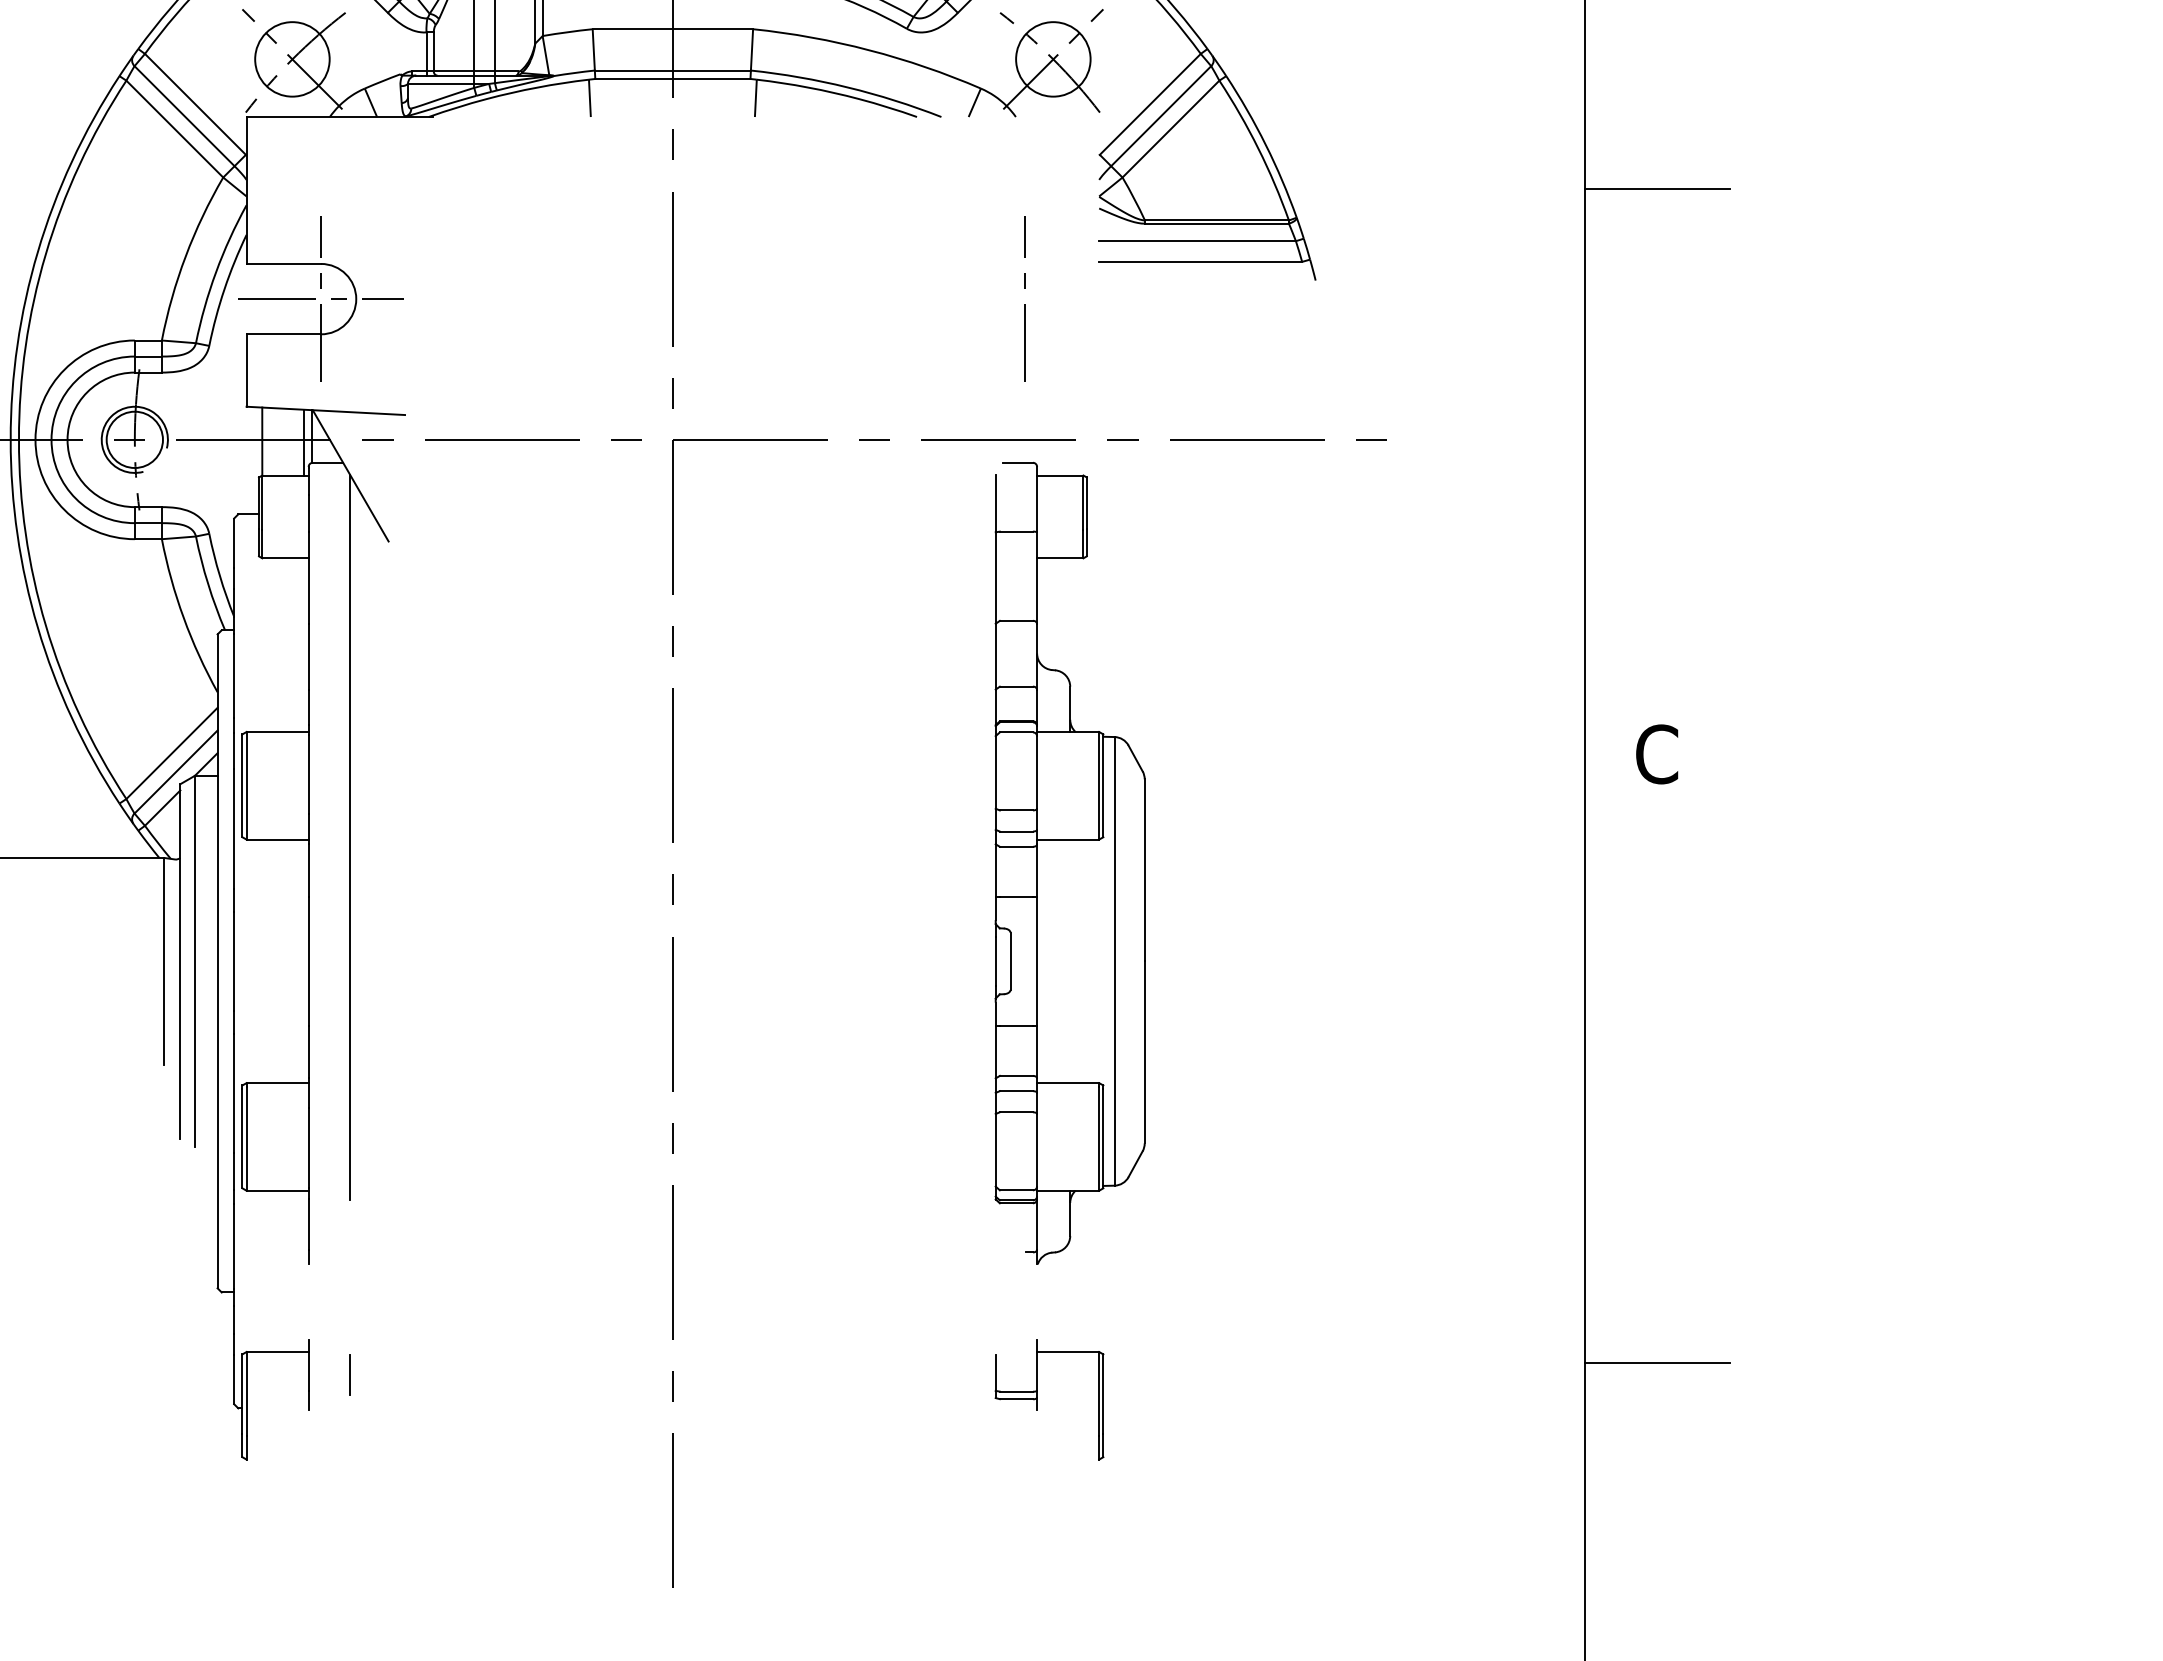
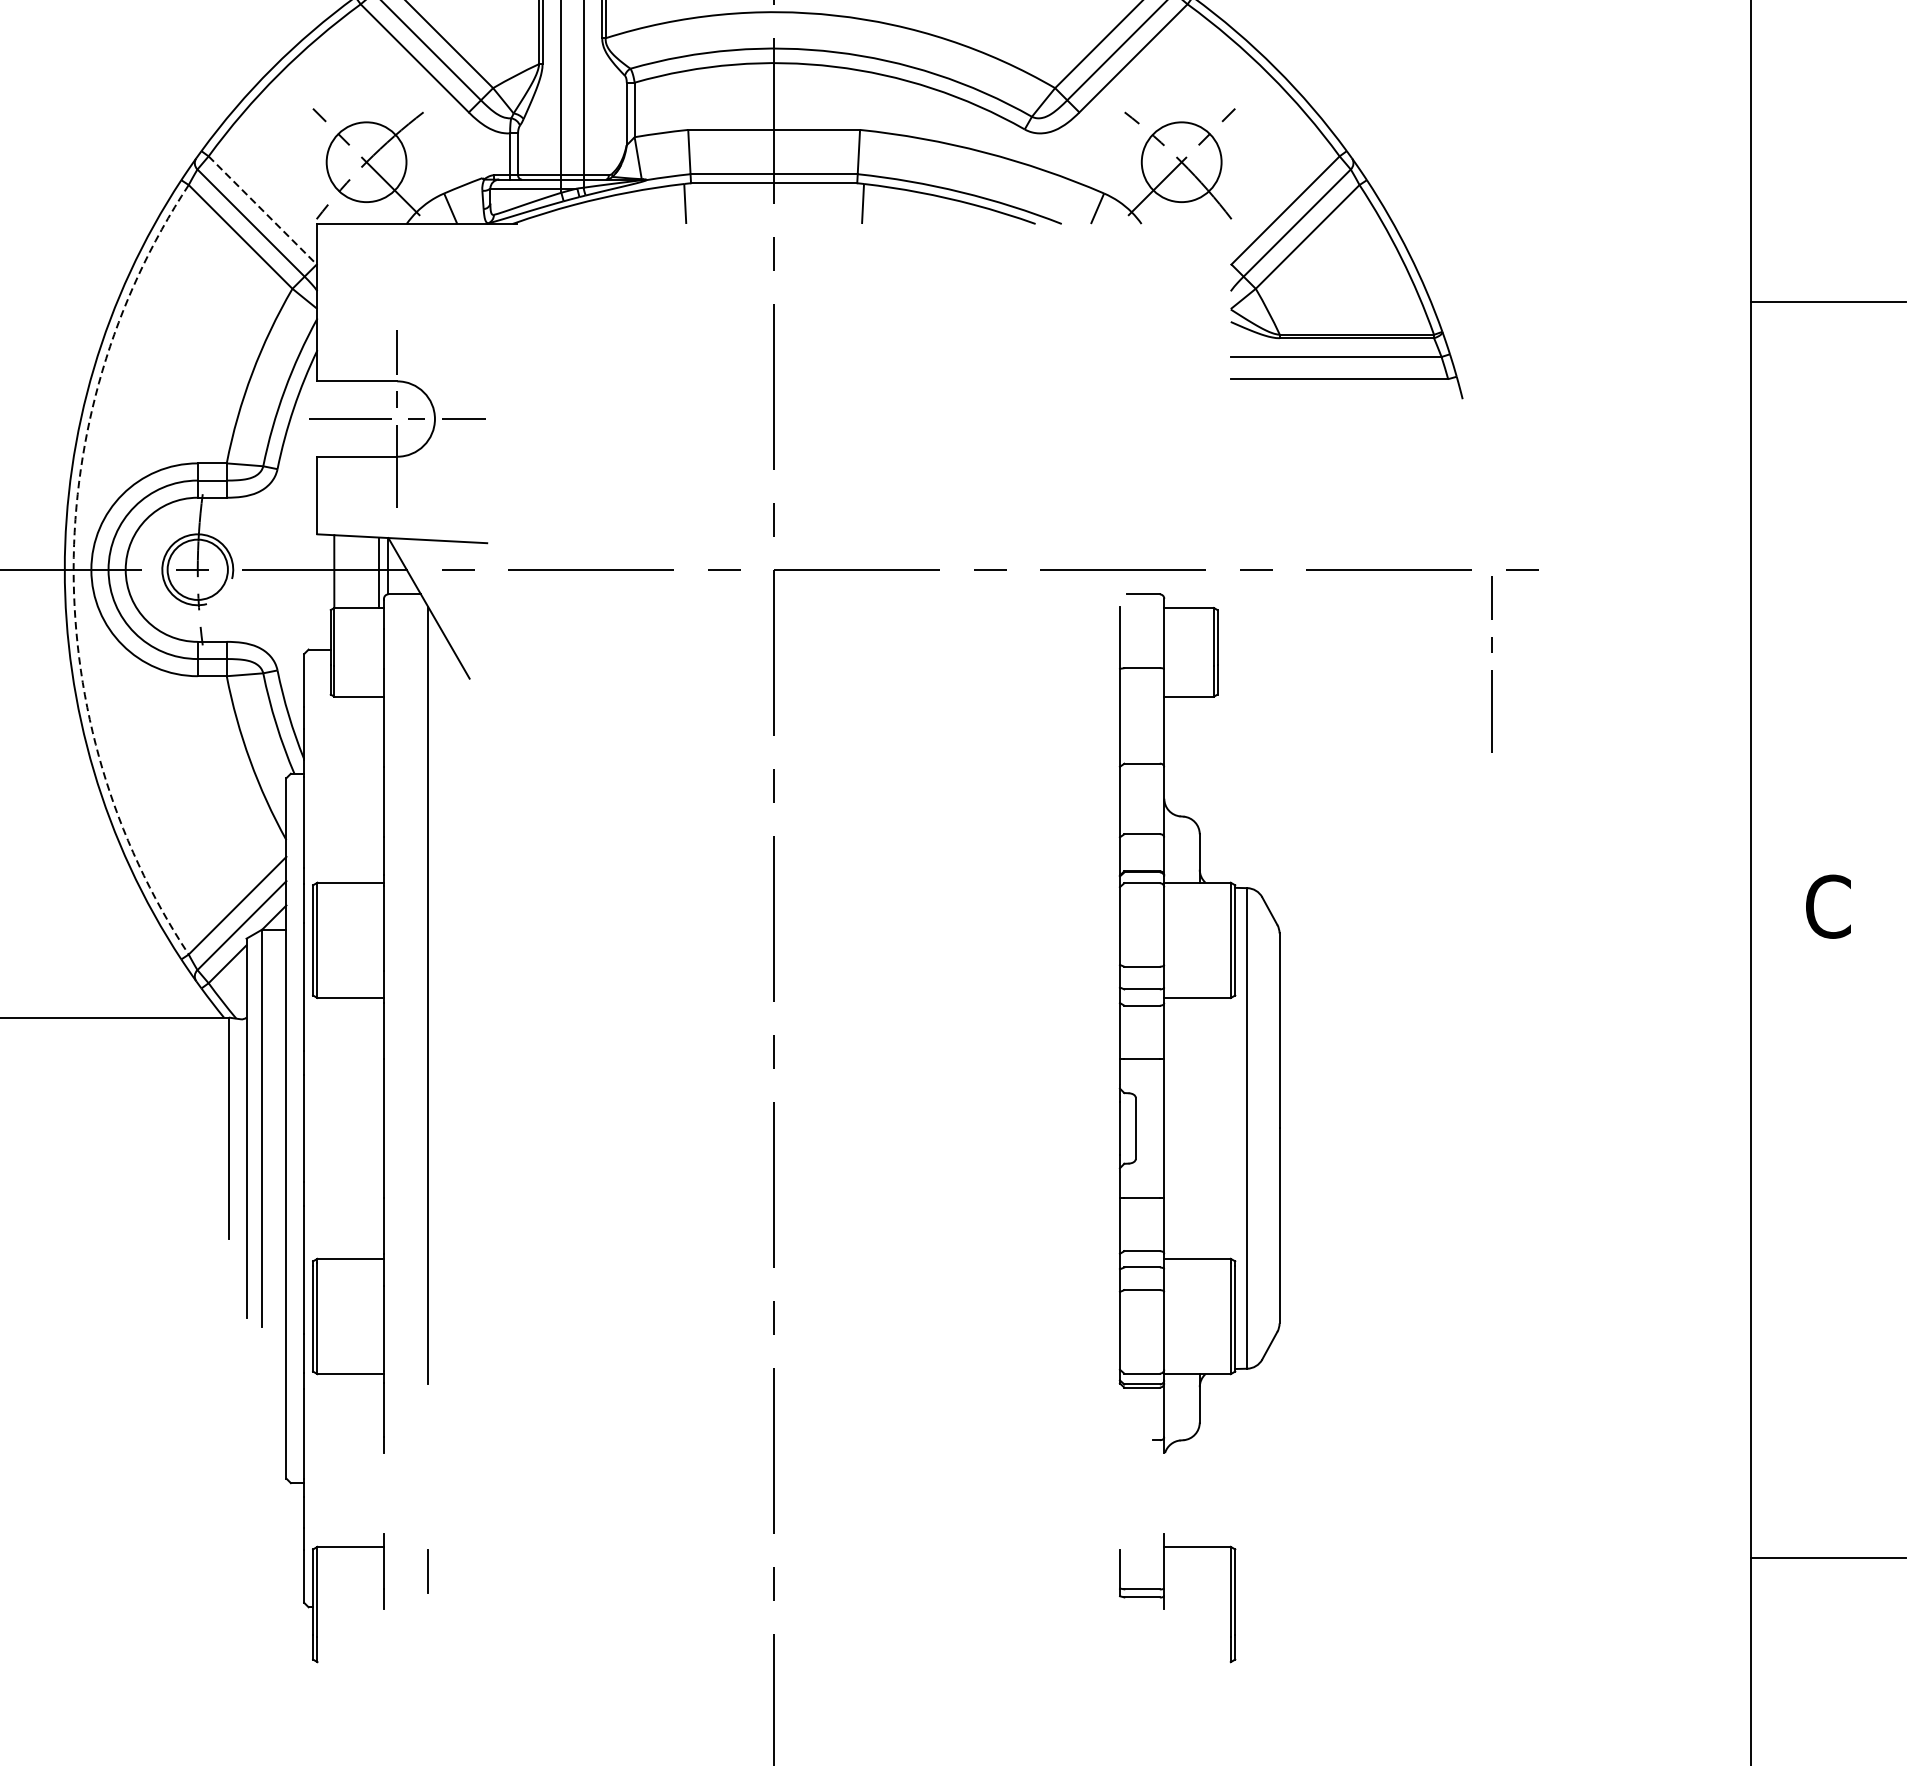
line: (195, 104) -> (262, 210), solid -> dashed
line: (1024, 304) -> (1491, 670), moved
arc: (18, 439) -> (73, 569), solid -> dashed

